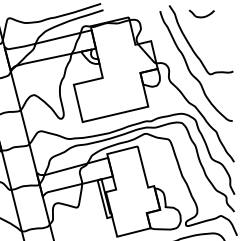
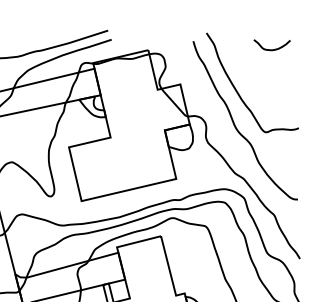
curve: (201, 16) -> (271, 48), moved

